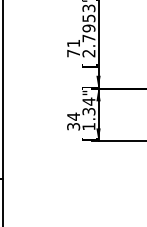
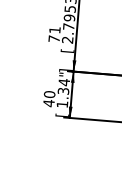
text: (73, 121) -> (49, 98), 34 -> 40

